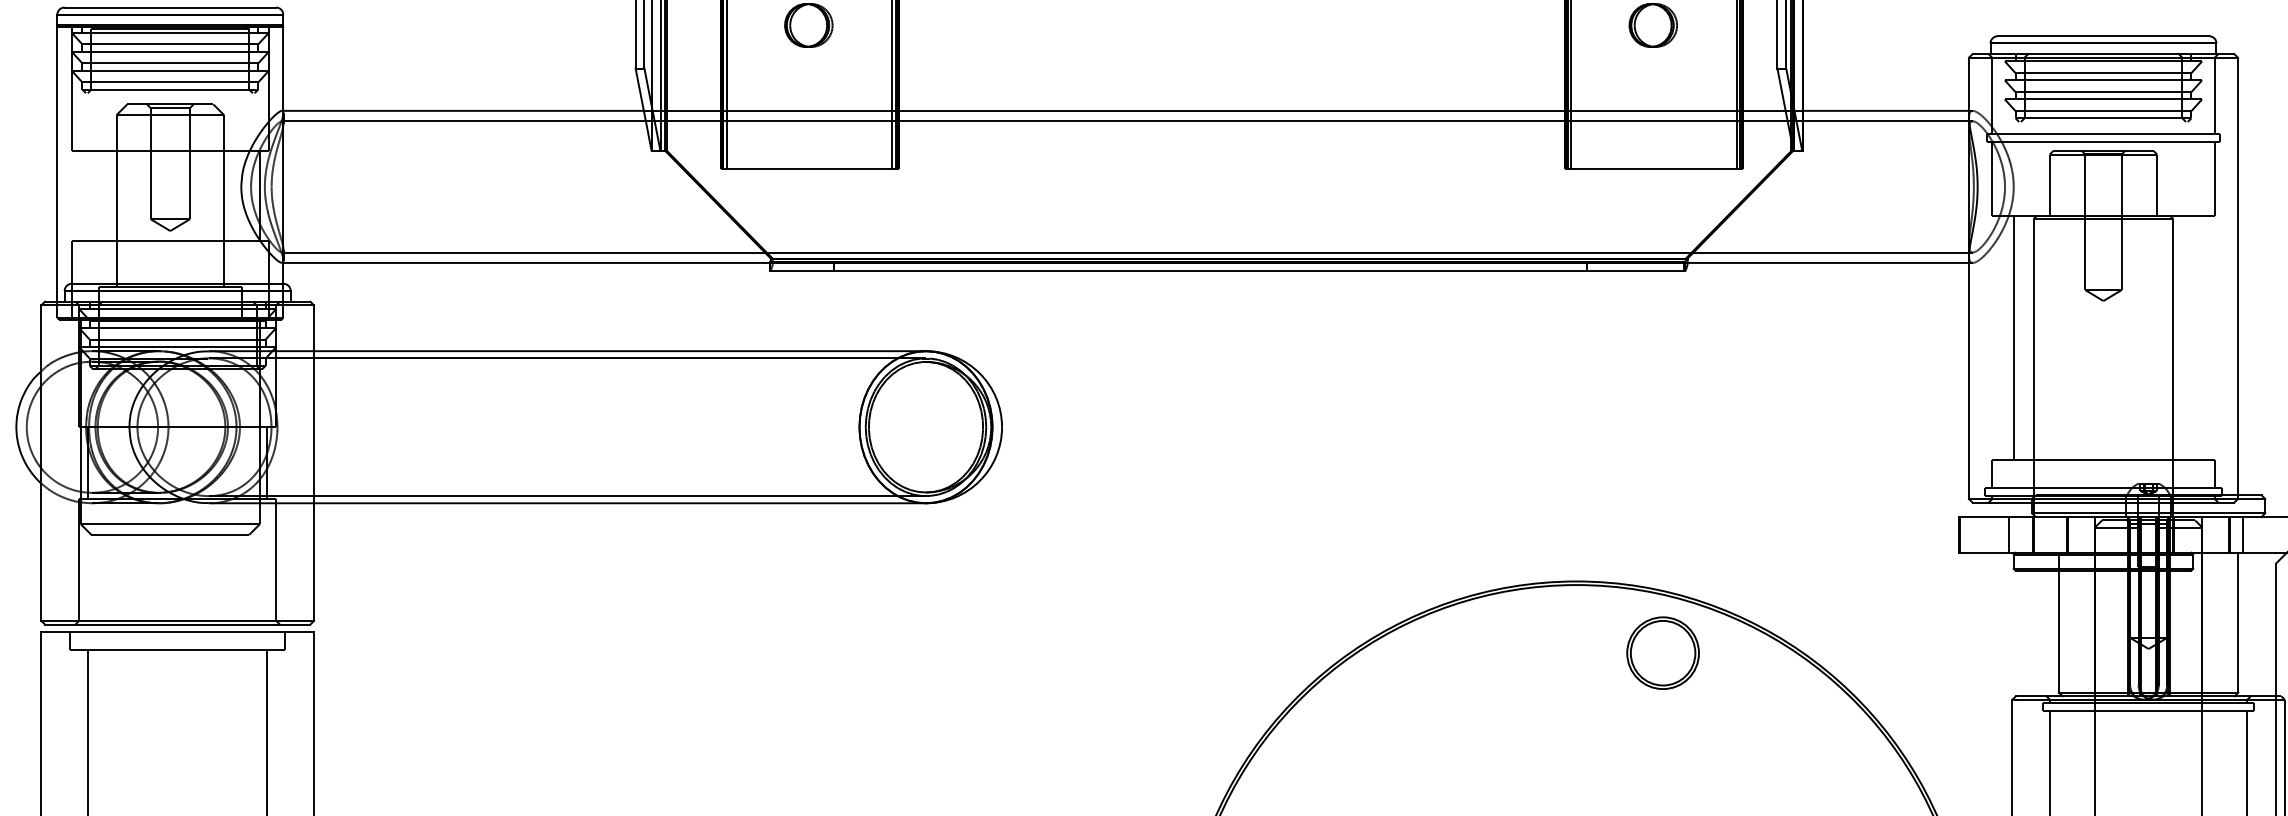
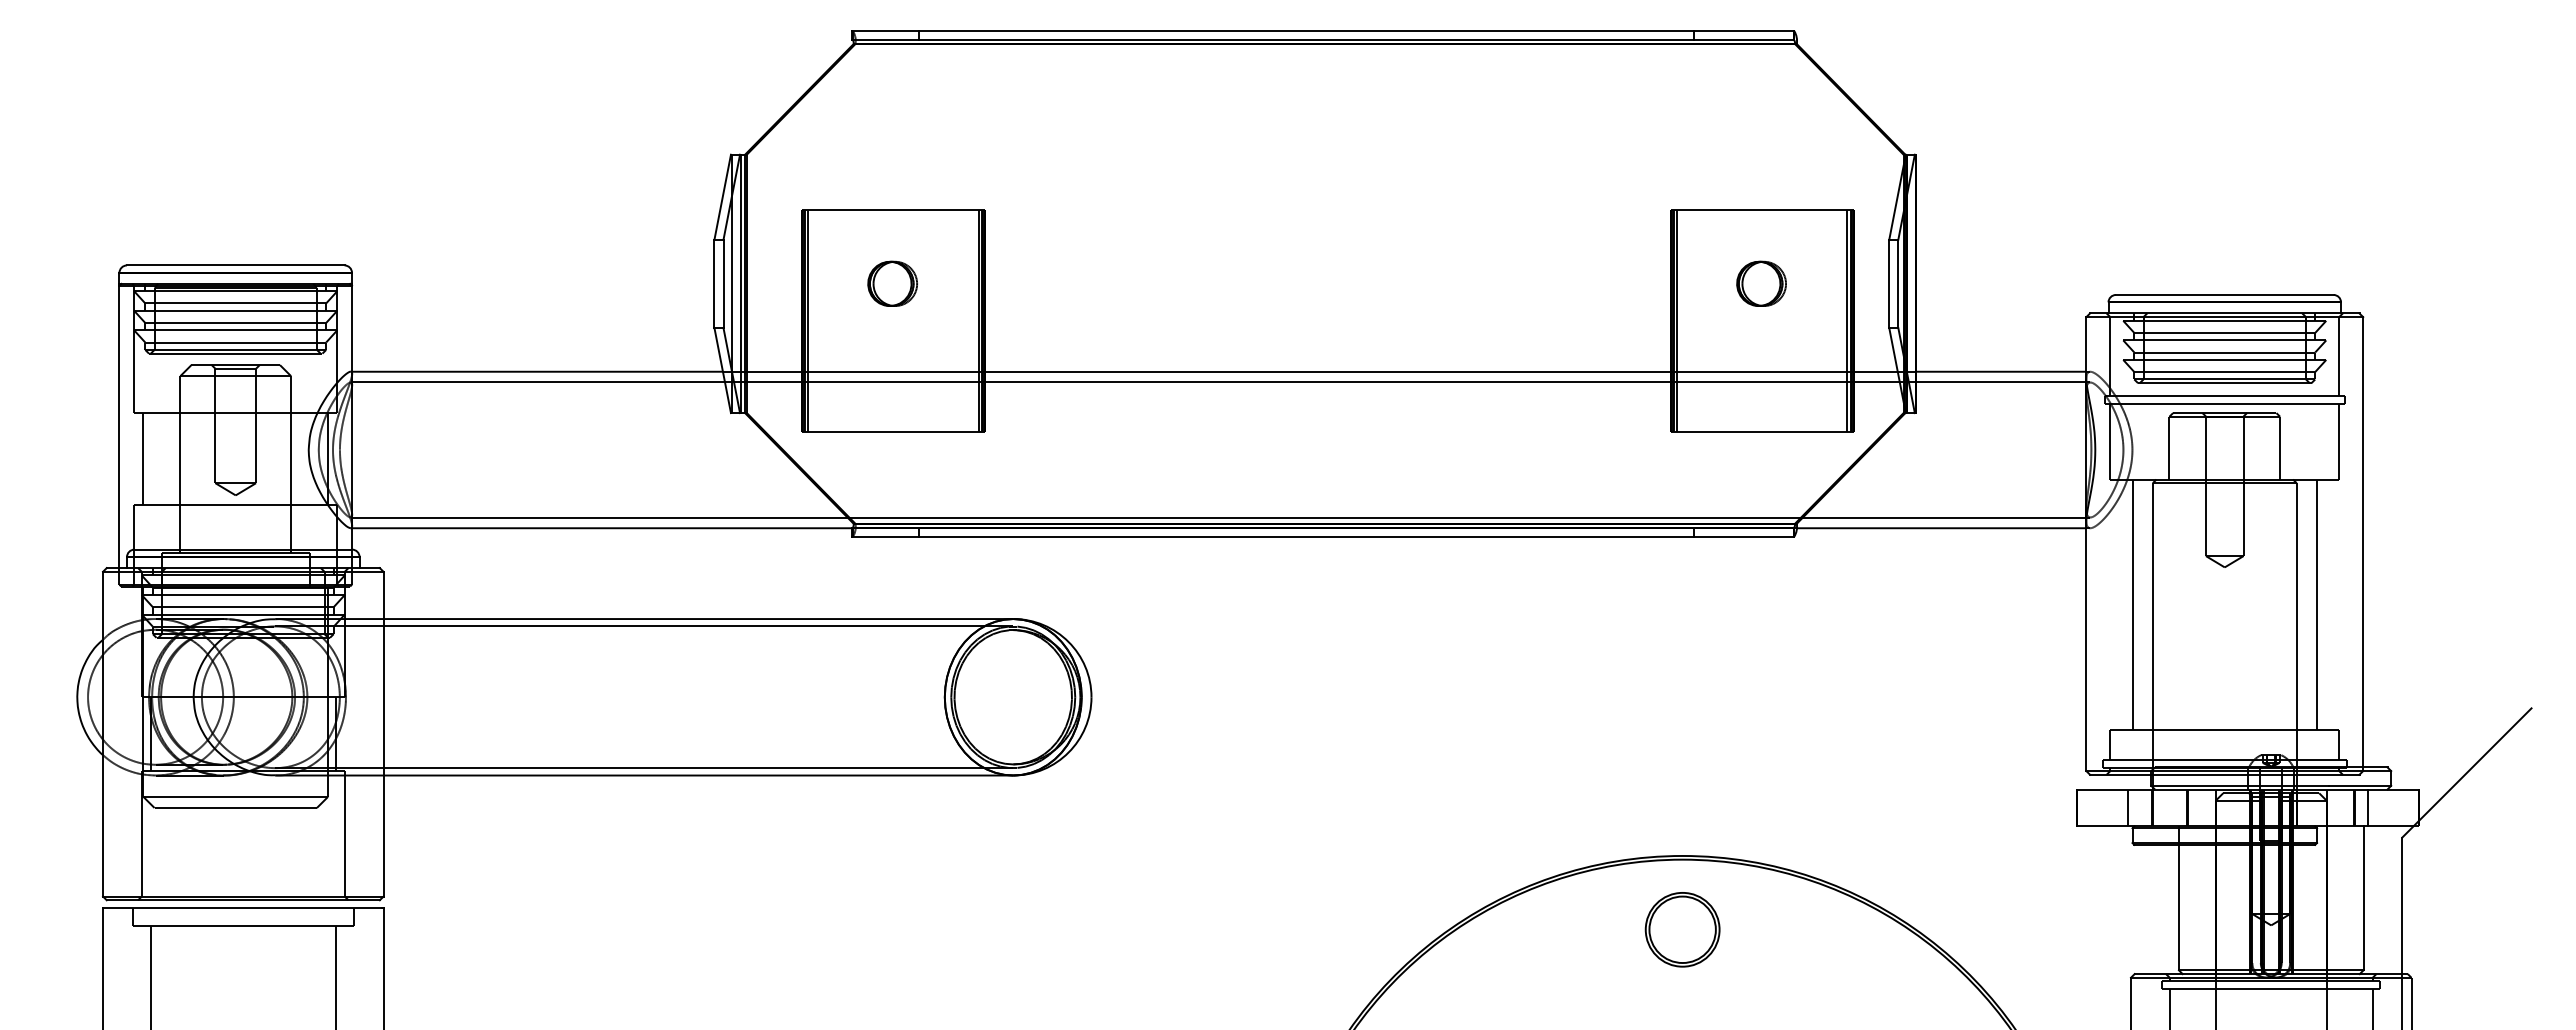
line: (170, 93) -> (235, 353), added
line: (2103, 122) -> (2224, 383), added
line: (80, 196) -> (143, 459), added
line: (2193, 337) -> (2317, 604), added
part: (1662, 652) -> (1682, 929), moved

